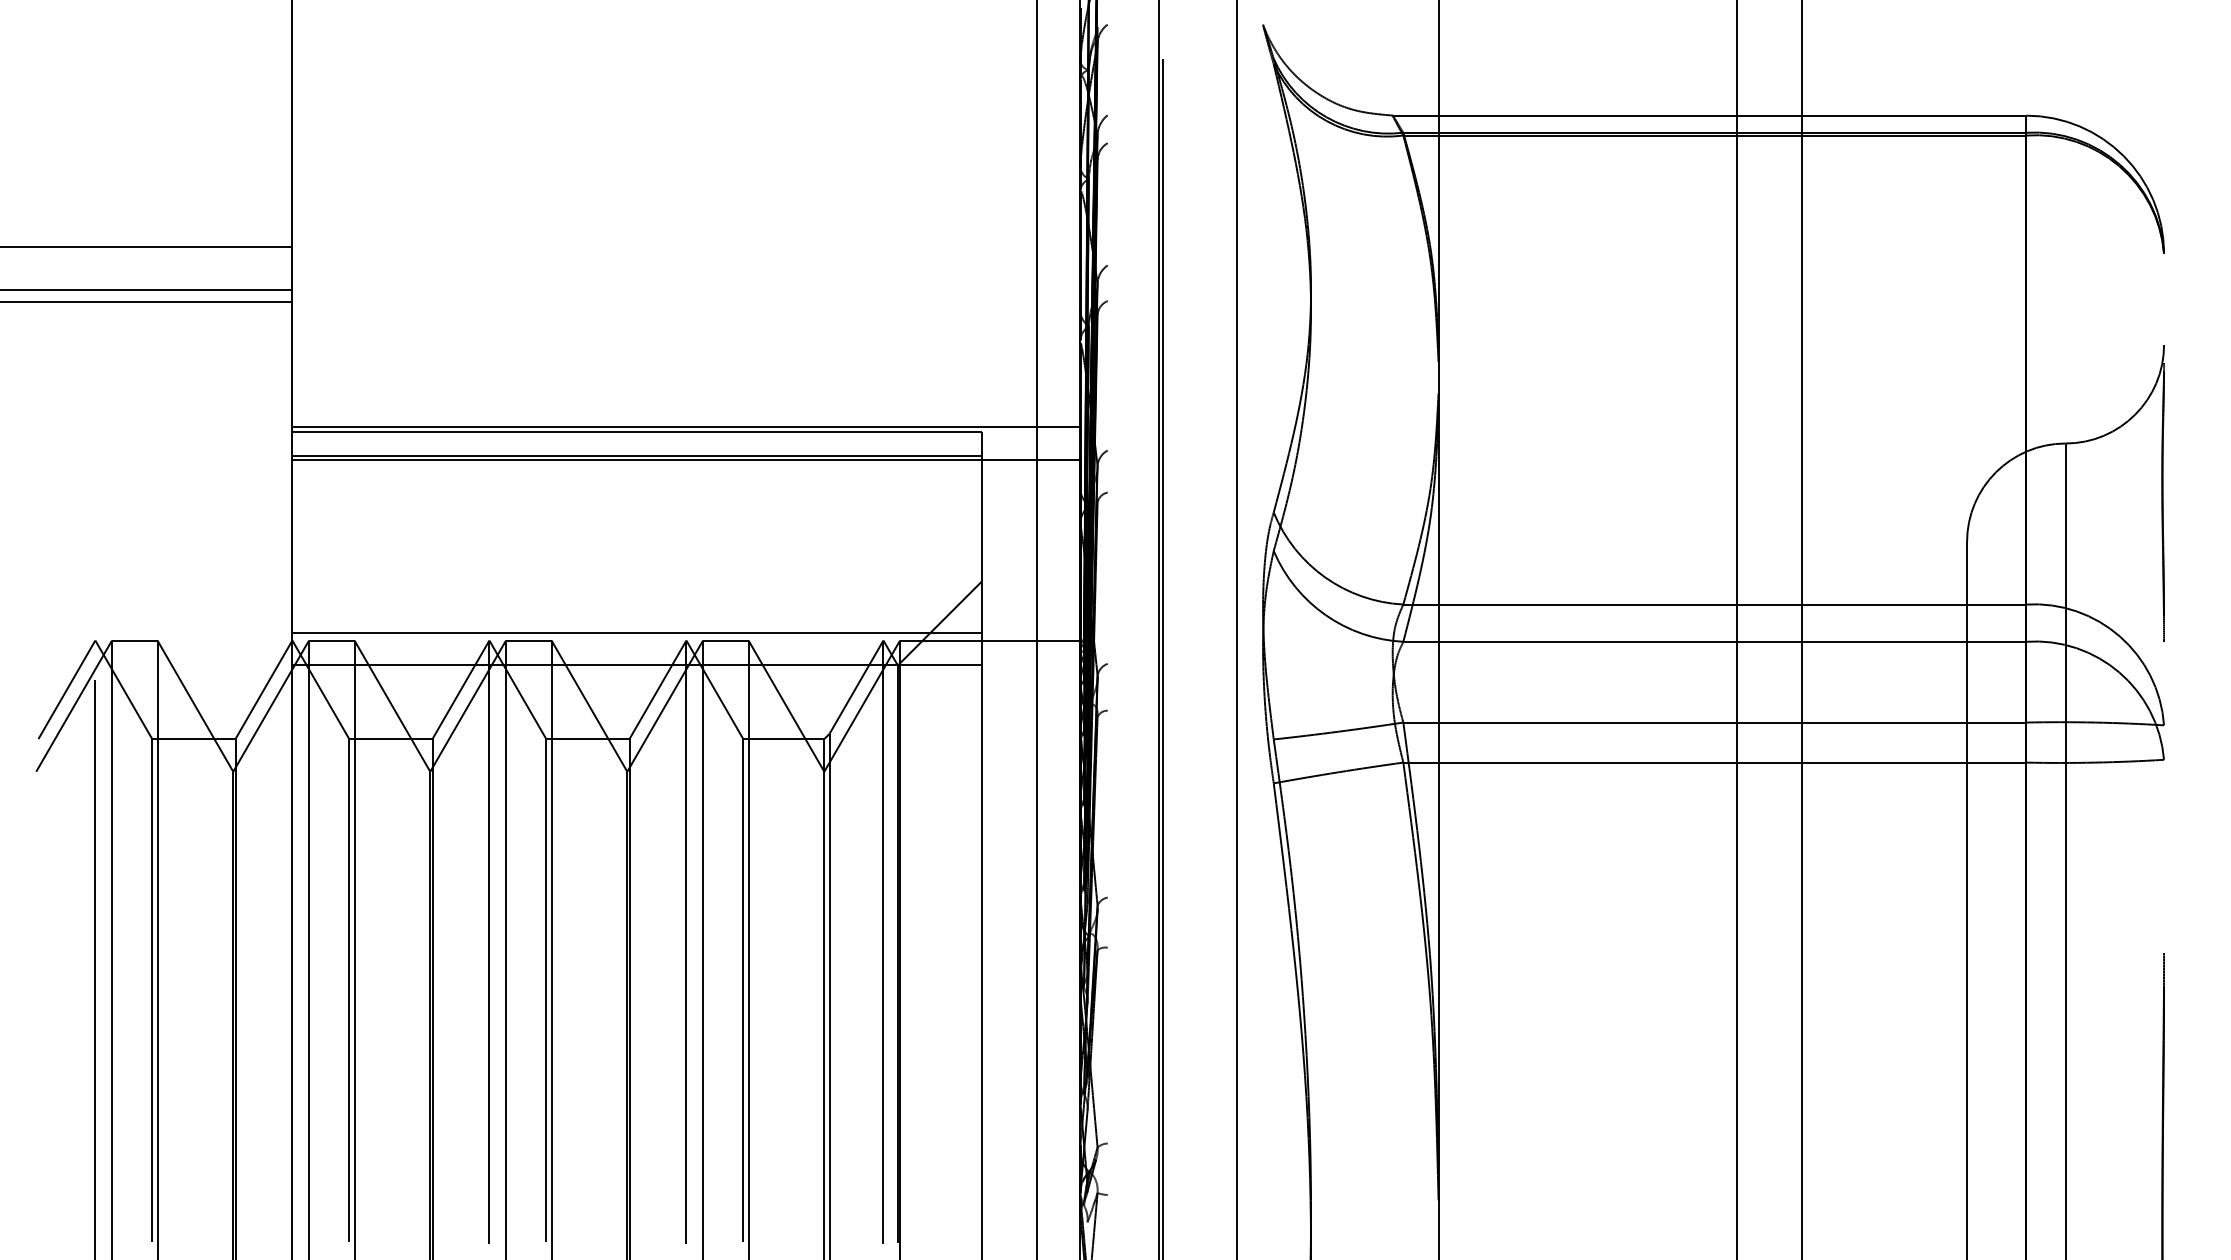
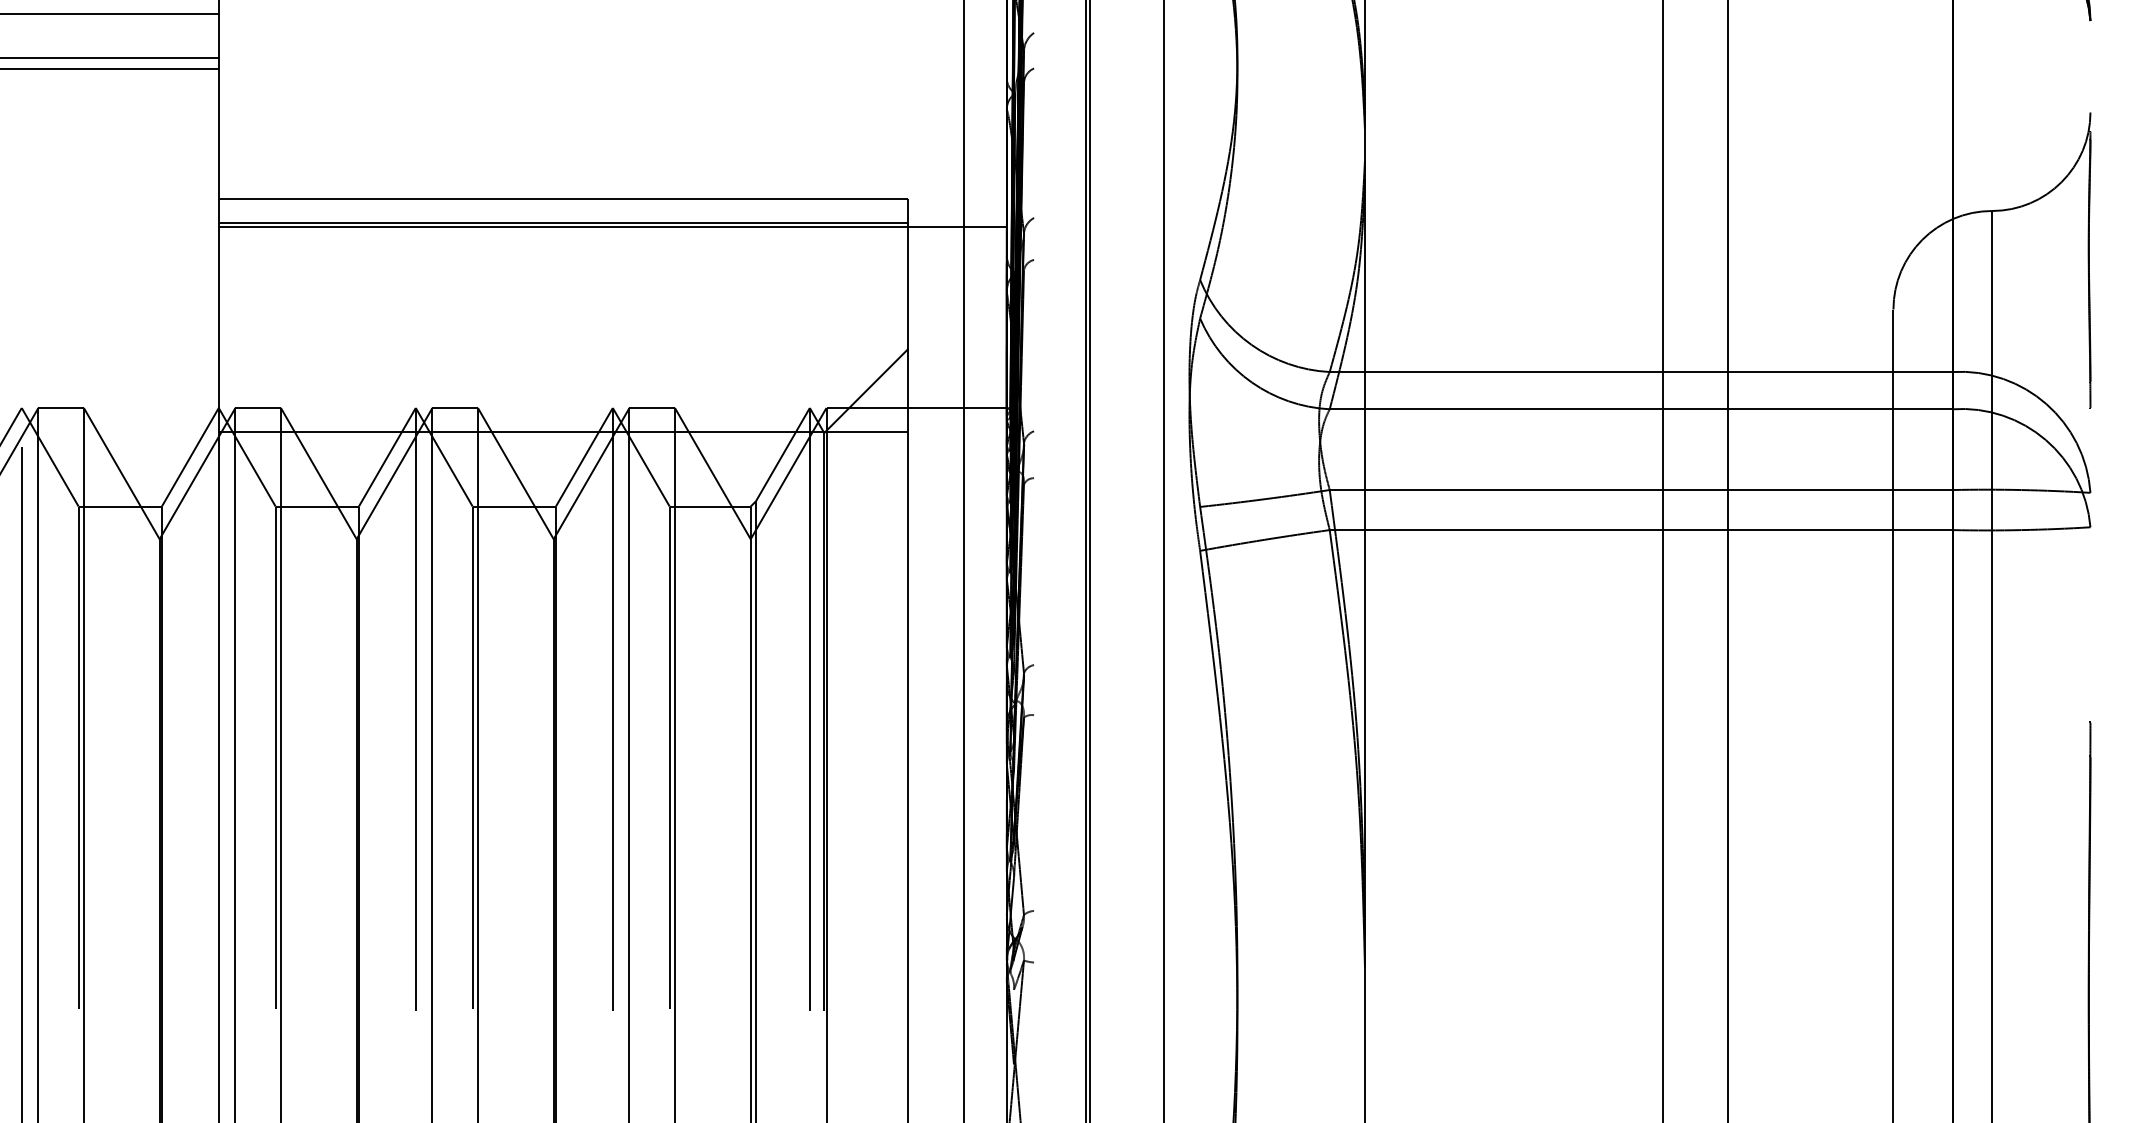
line: (686, 427) -> (612, 194), removed
line: (636, 632) -> (562, 399), removed

